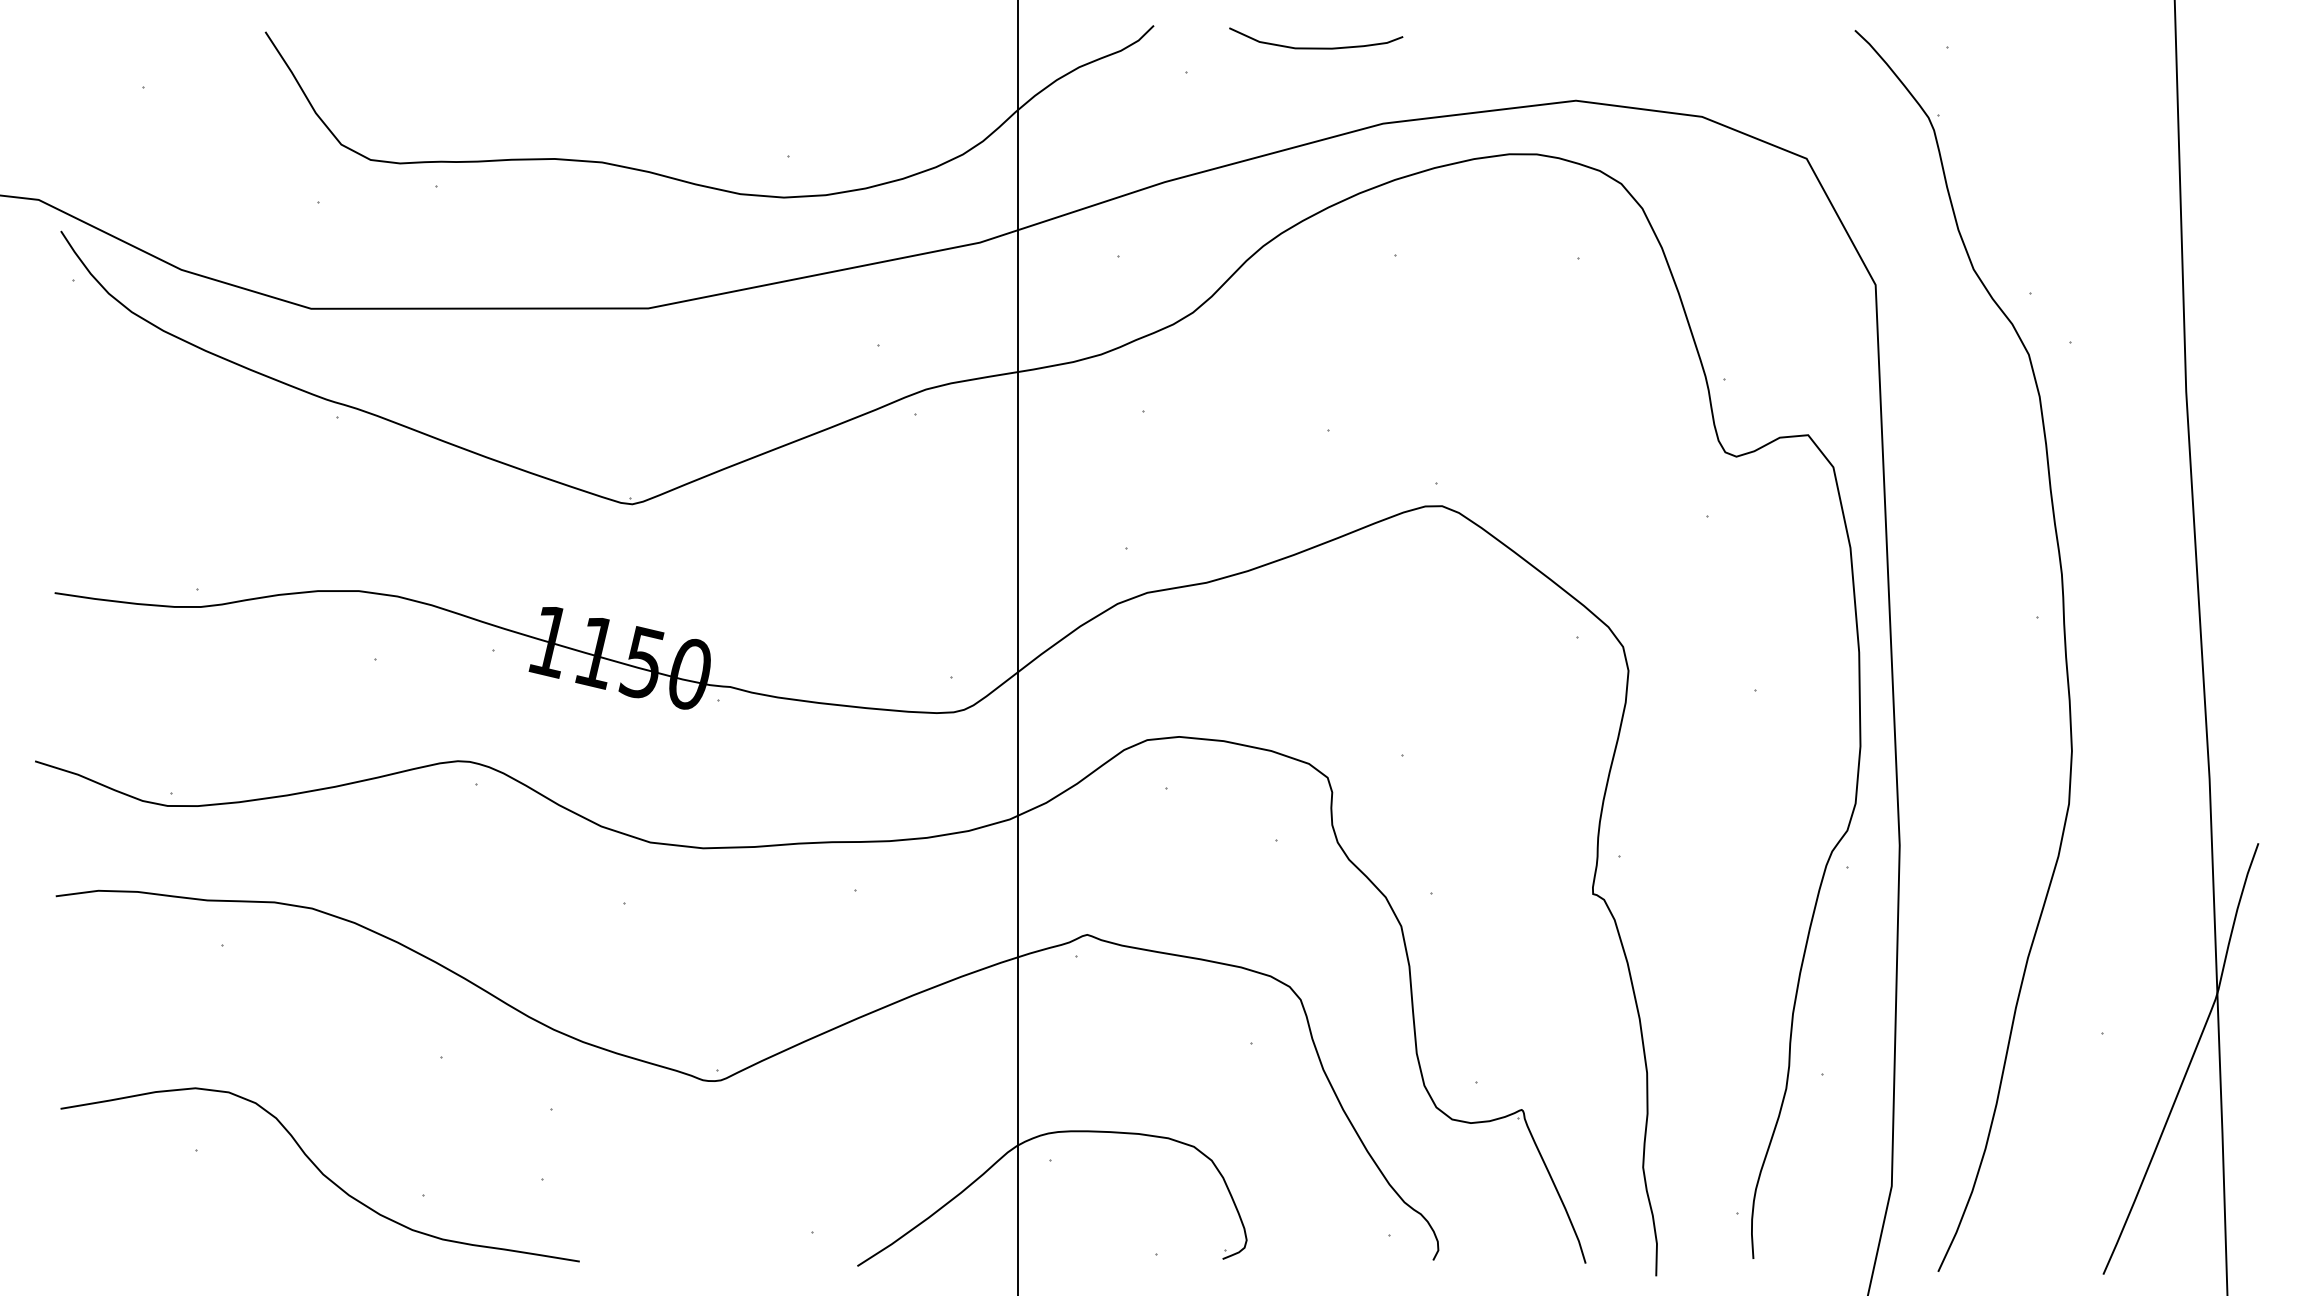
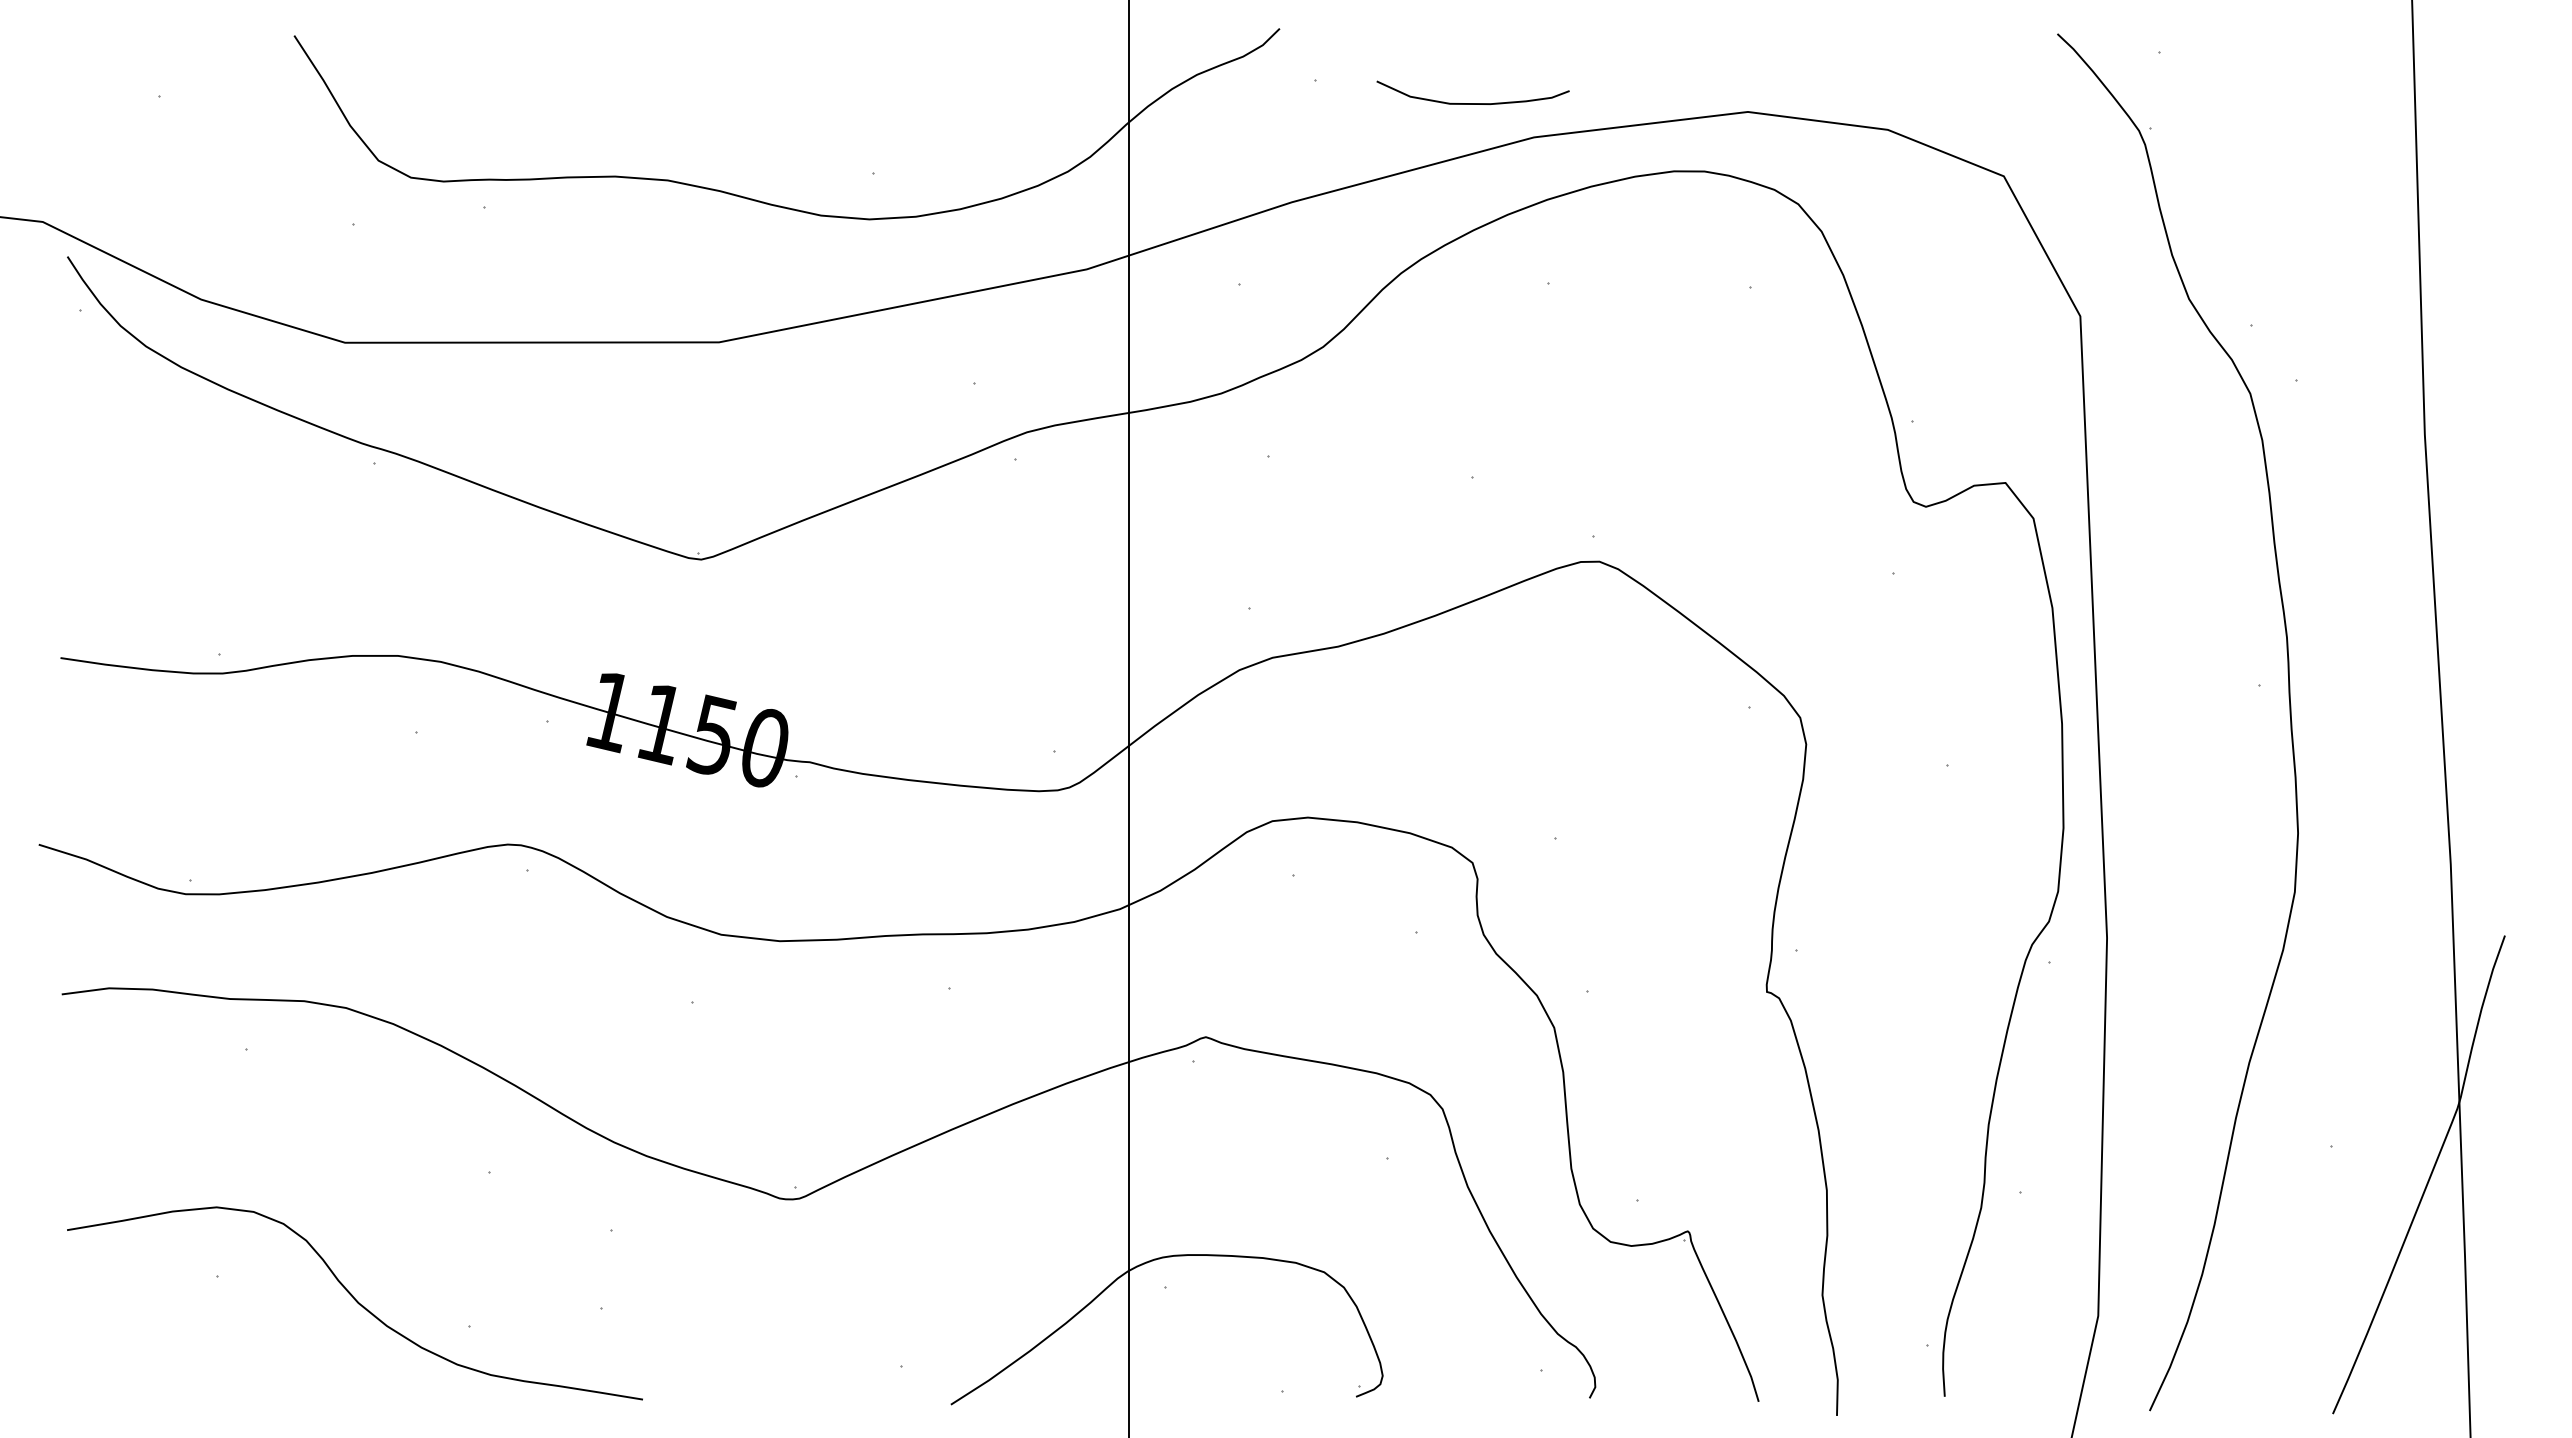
curve: (1316, 47) -> (1473, 102), moved

